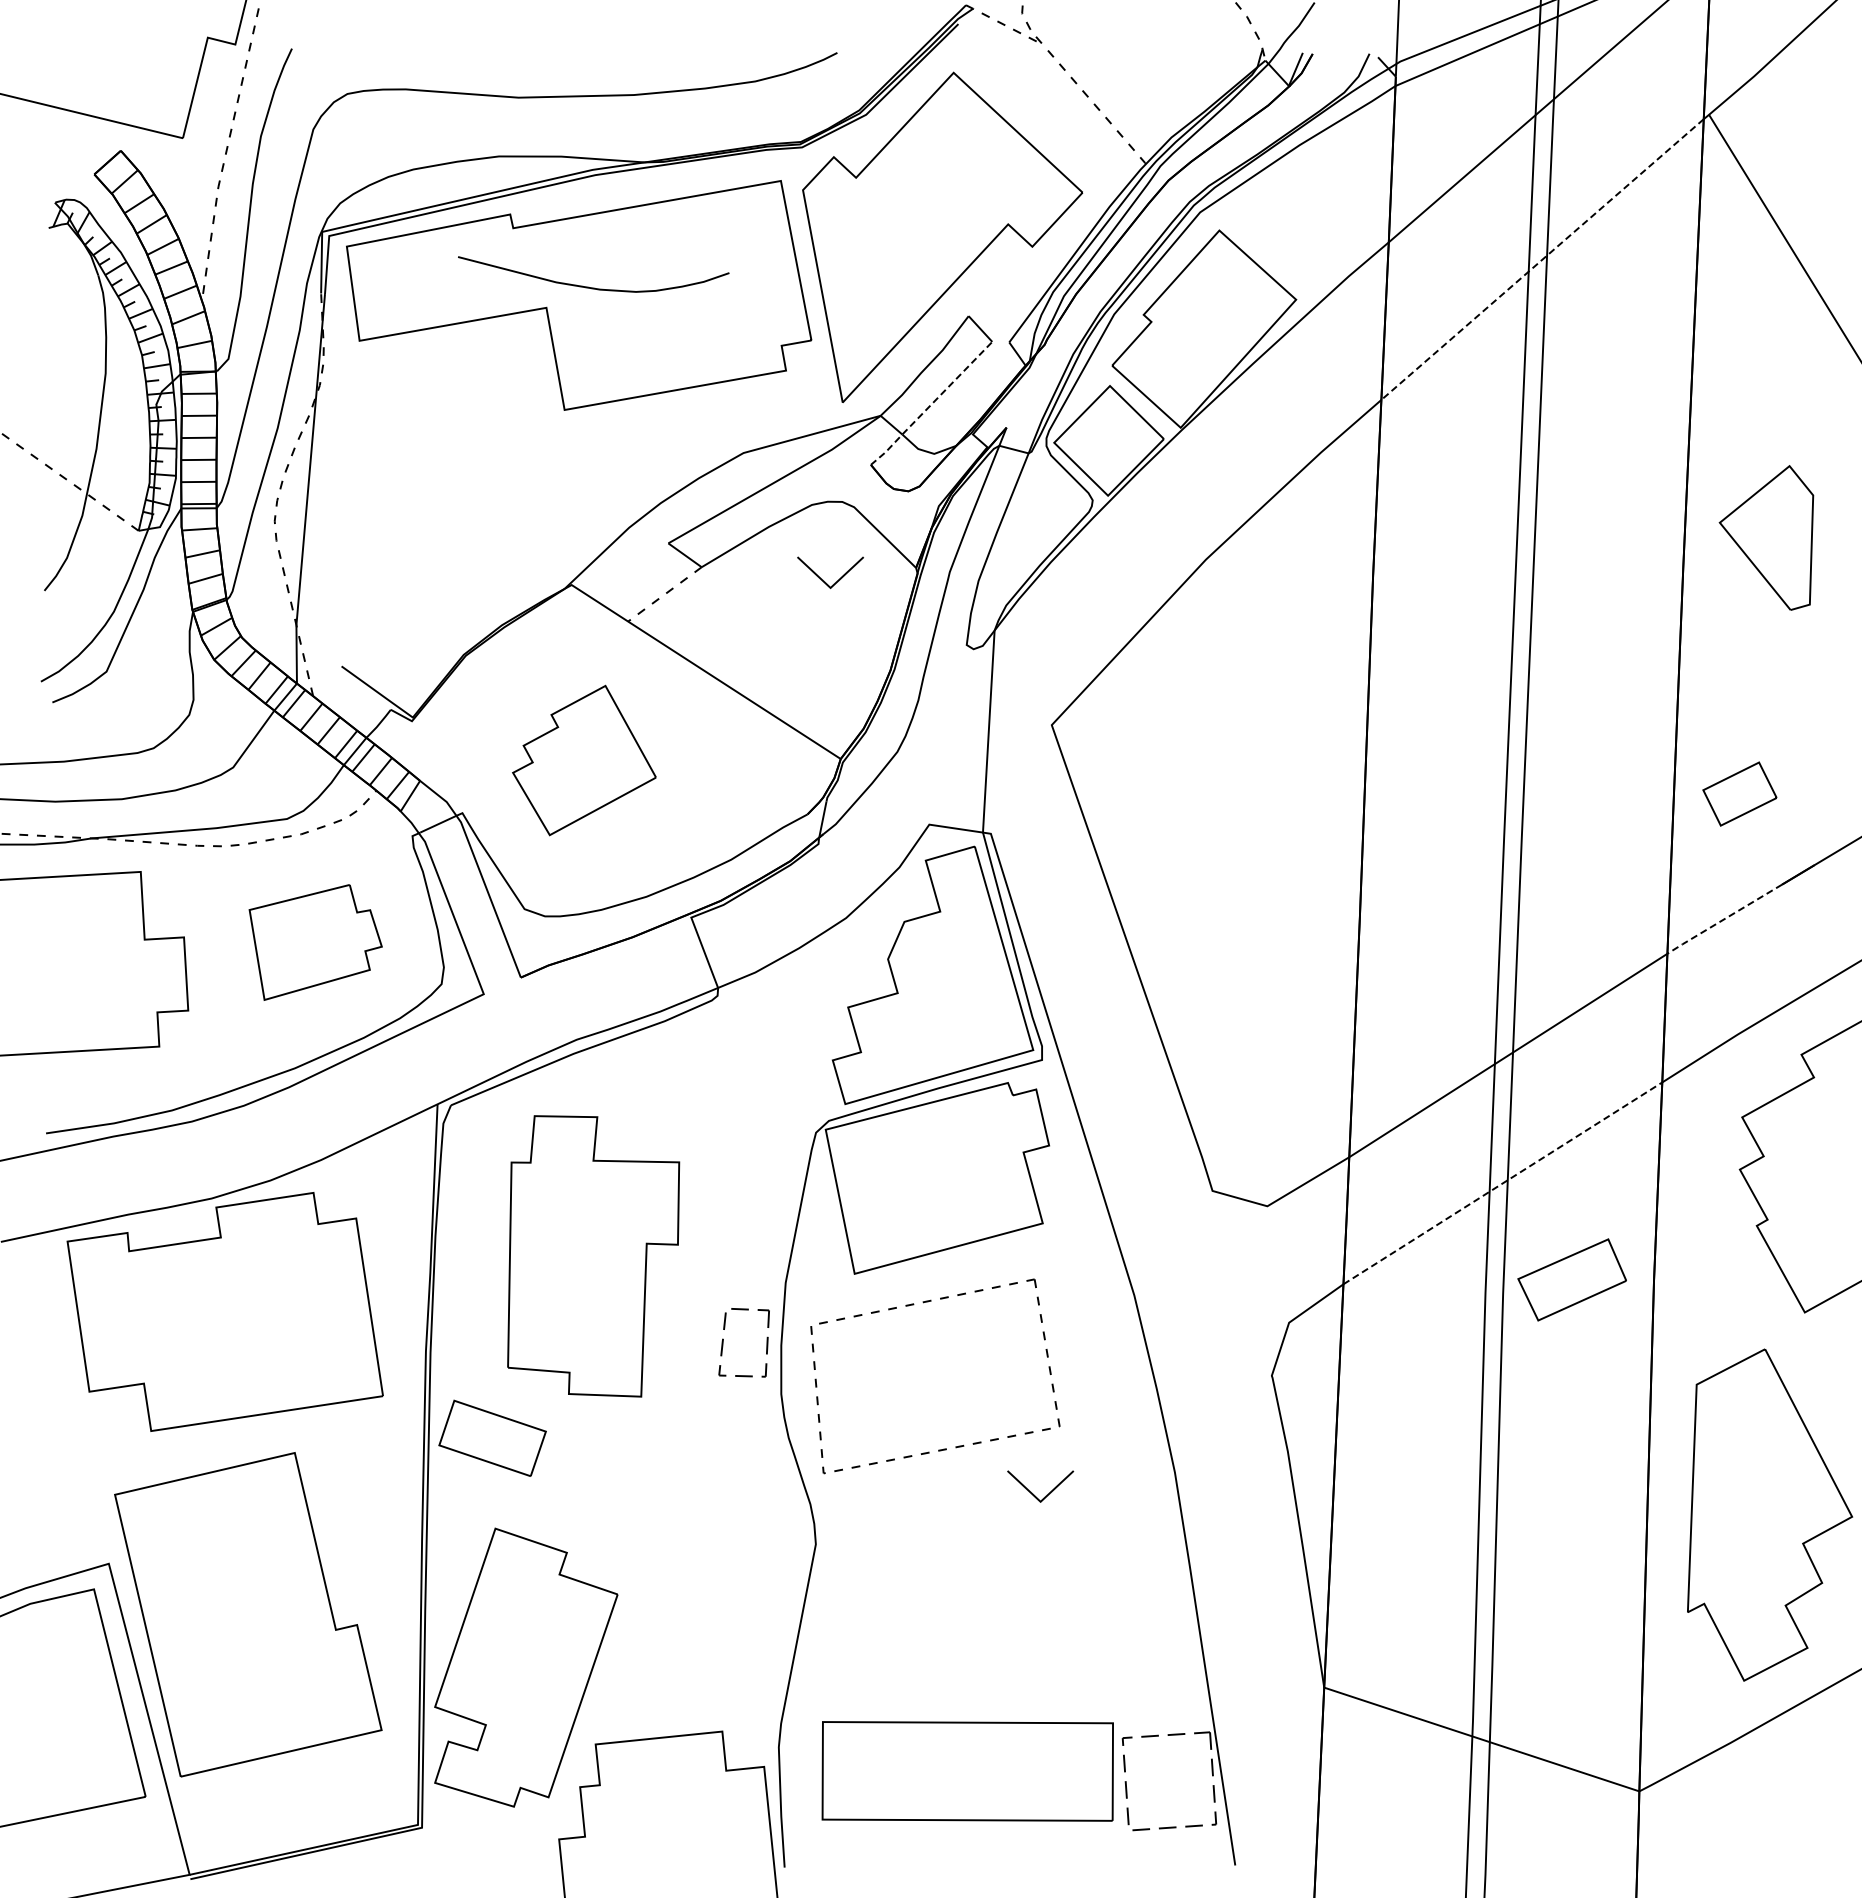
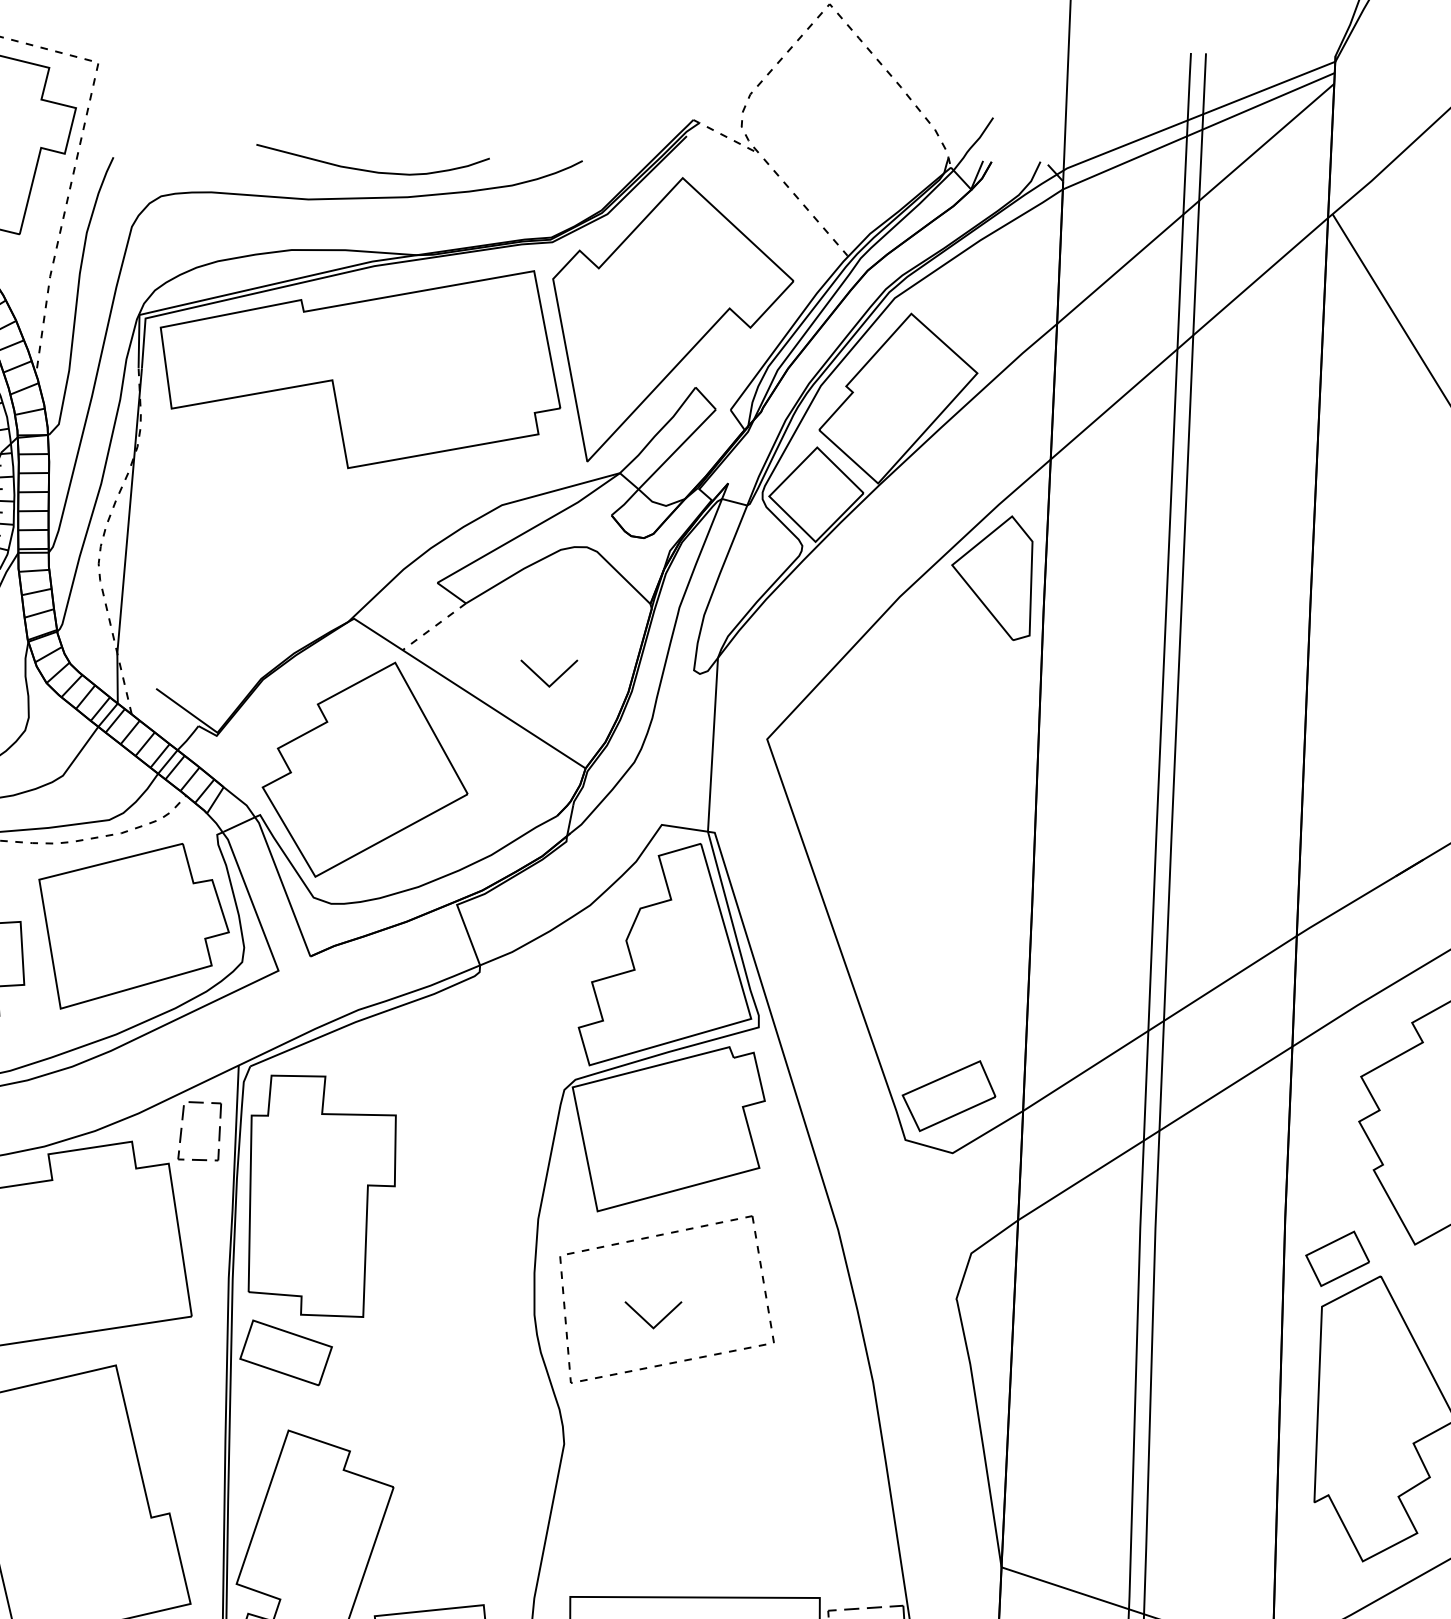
line: (1541, 260) -> (1188, 339), dashed -> solid
curve: (588, 286) -> (368, 170), moved
line: (931, 404) -> (663, 463), dashed -> solid
part: (1766, 537) -> (992, 577), moved
part: (824, 580) -> (544, 680), moved
part: (584, 760) -> (365, 769), size x1.67
part: (1739, 793) -> (1337, 1258), moved
line: (1724, 919) -> (1345, 906), dashed -> solid
part: (315, 942) -> (133, 926), size x1.67
line: (1502, 1183) -> (1154, 1133), dashed -> solid
part: (593, 1256) -> (322, 1196), moved
part: (1571, 1279) -> (948, 1095), moved
part: (723, 1342) -> (181, 1131), moved
part: (1033, 1493) -> (647, 1321), moved

